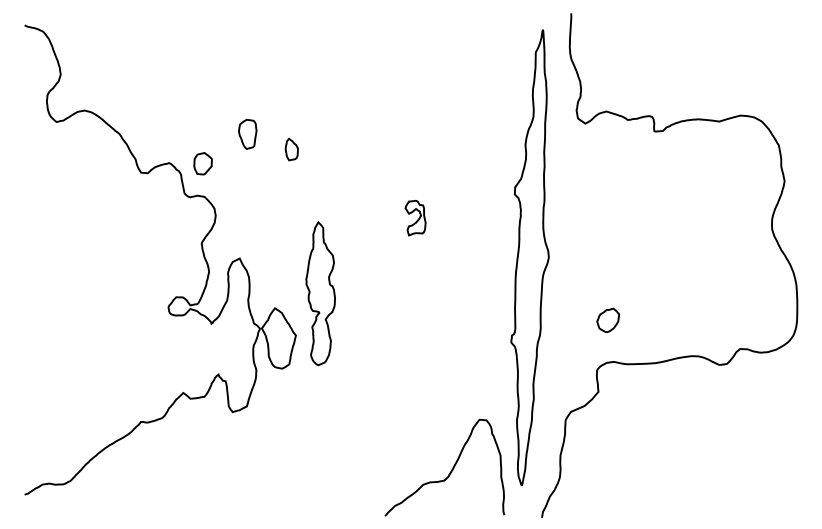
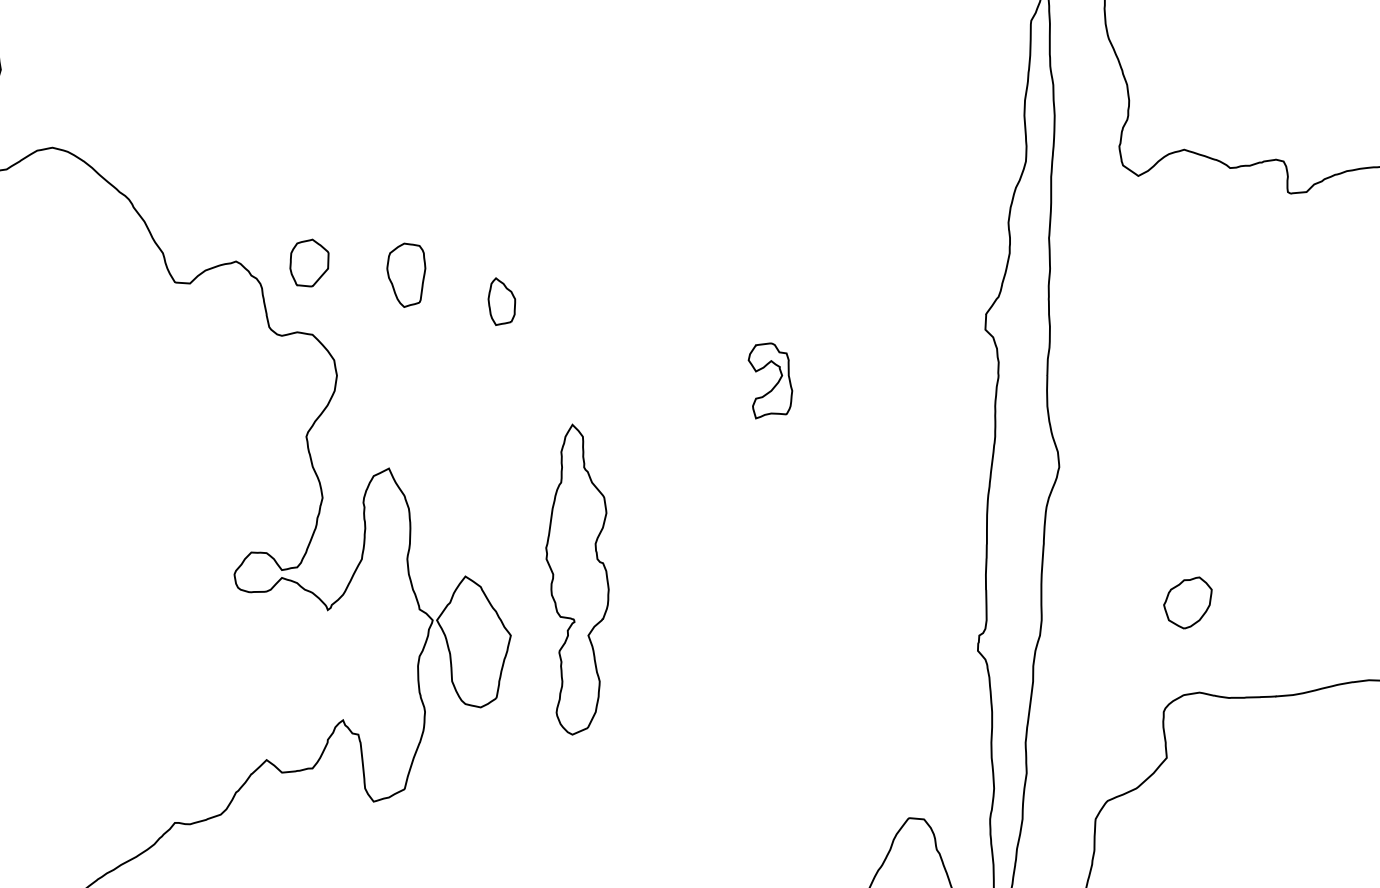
part: (247, 134) -> (405, 275), moved
part: (291, 149) -> (501, 301), moved
part: (320, 293) -> (577, 579), moved

